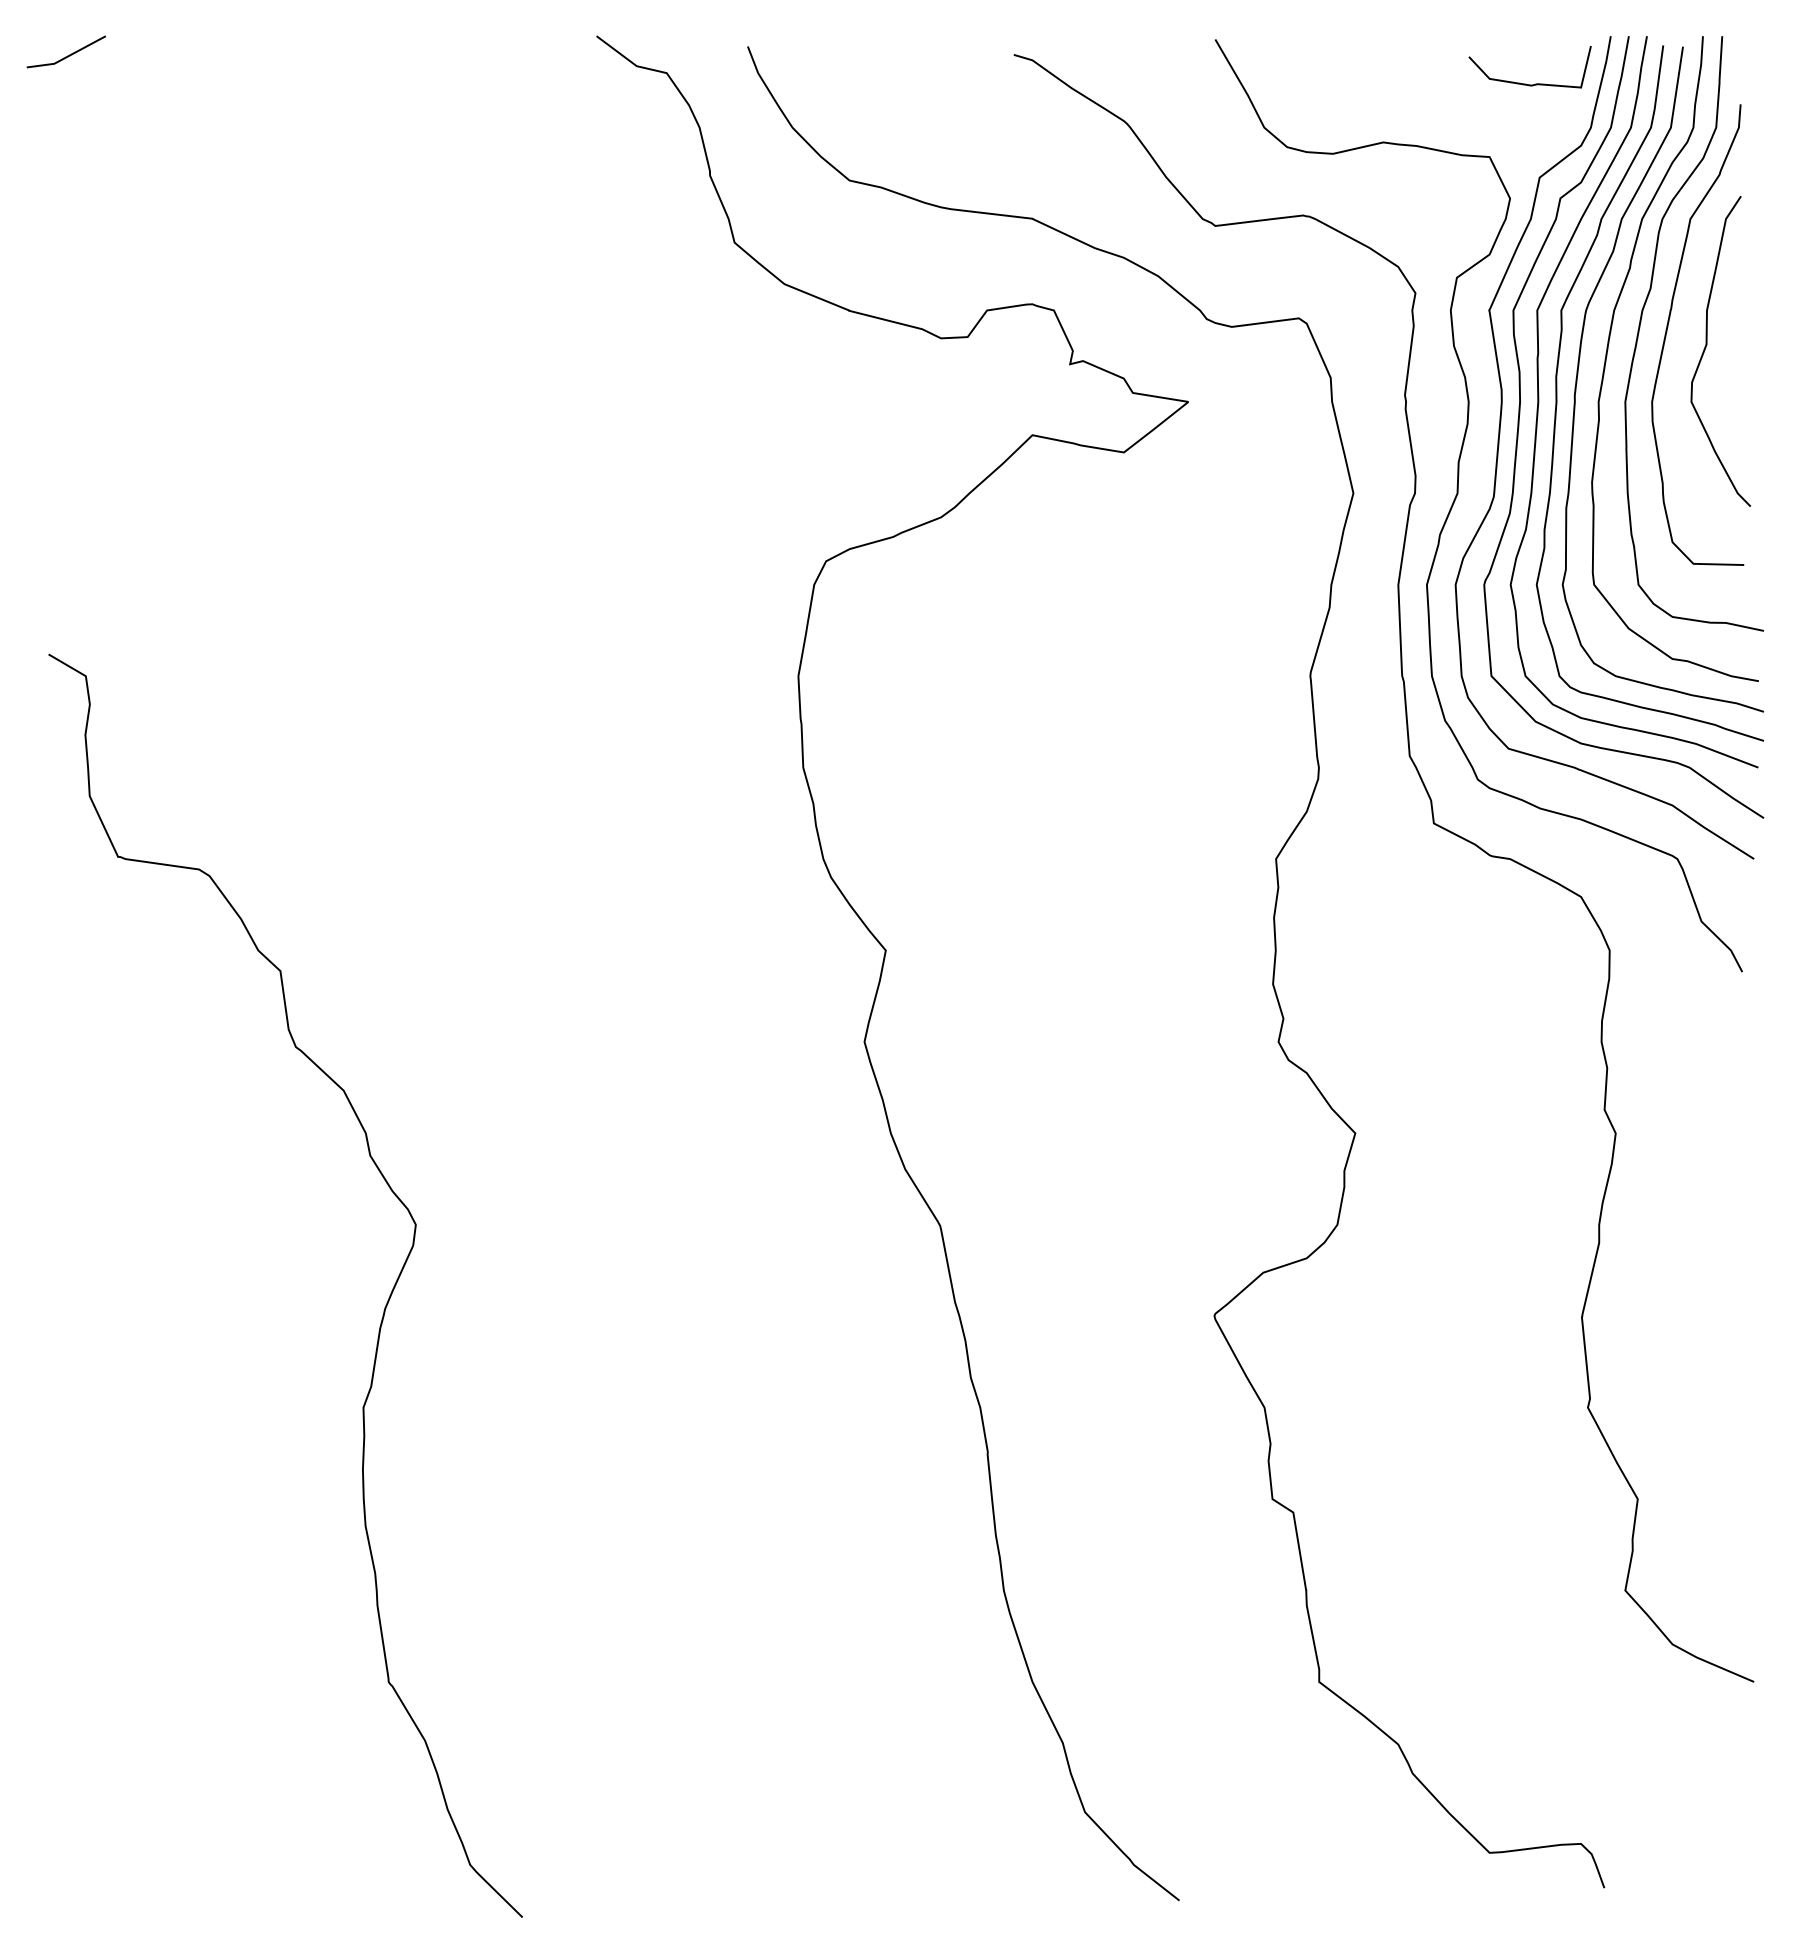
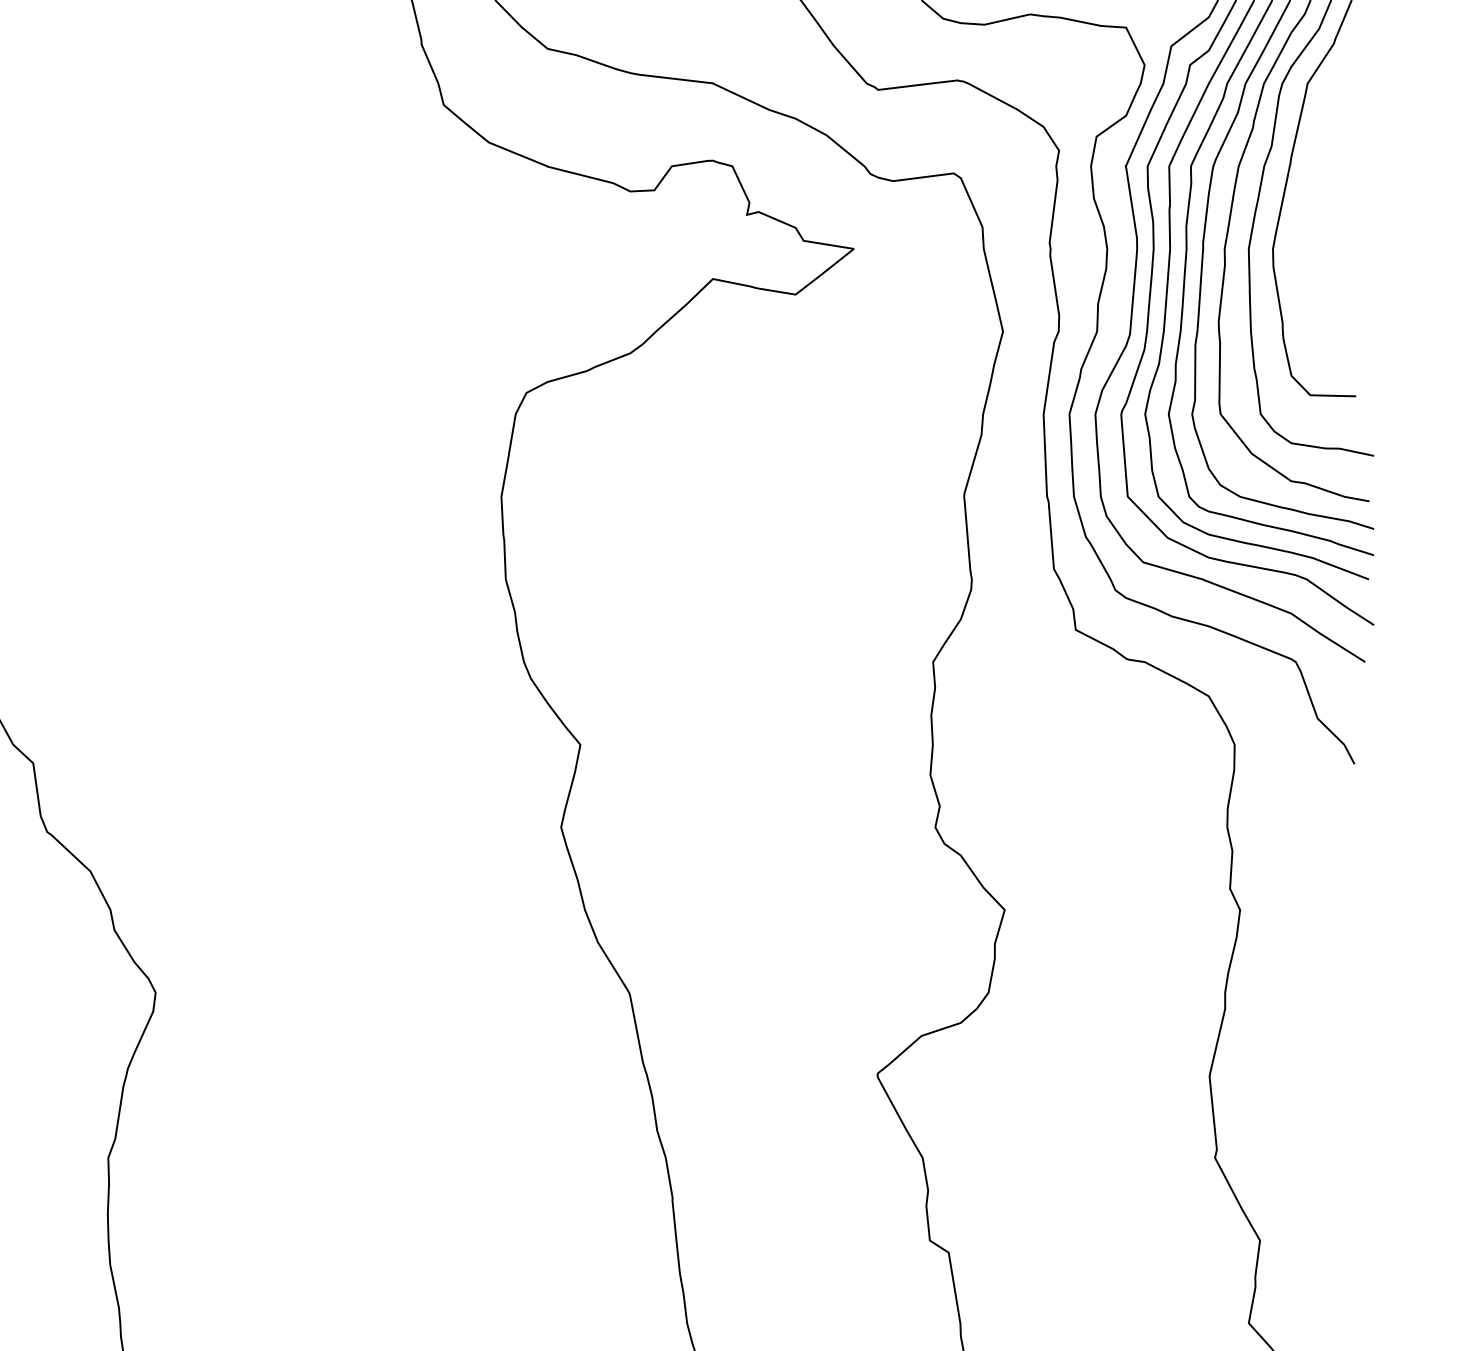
curve: (1707, 345) -> (1323, 197), removed

